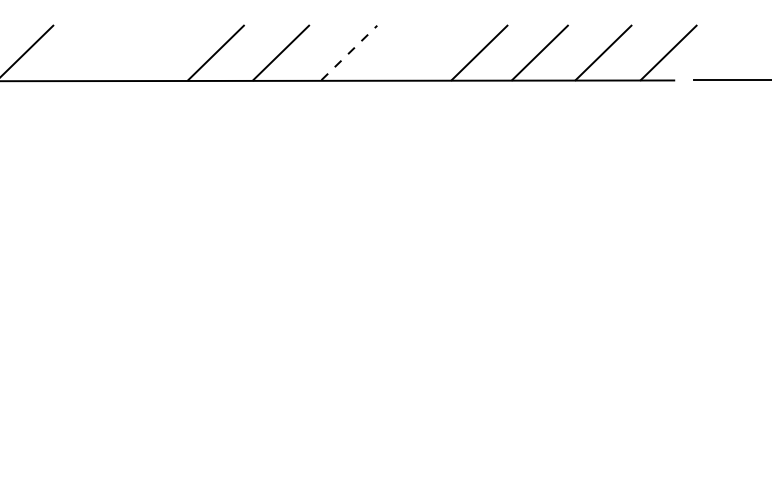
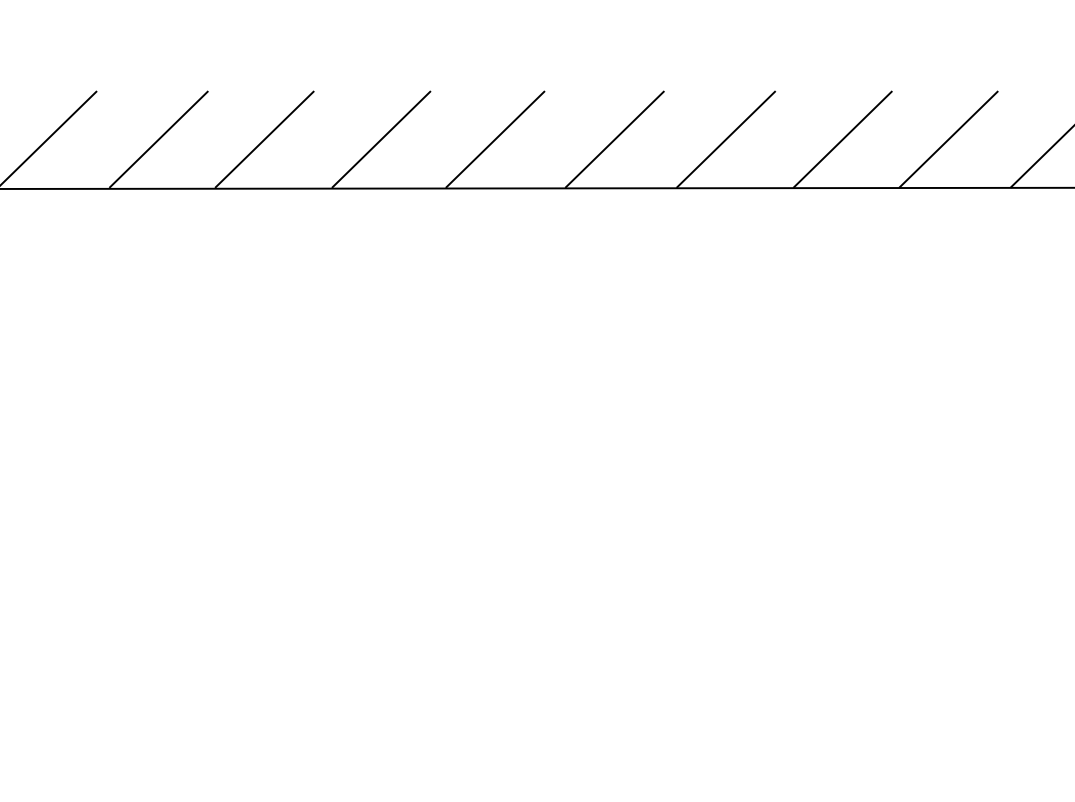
line: (88, 52) -> (157, 138), added
line: (149, 52) -> (264, 138), added
line: (349, 52) -> (615, 138), dashed -> solid
line: (412, 52) -> (725, 138), added

